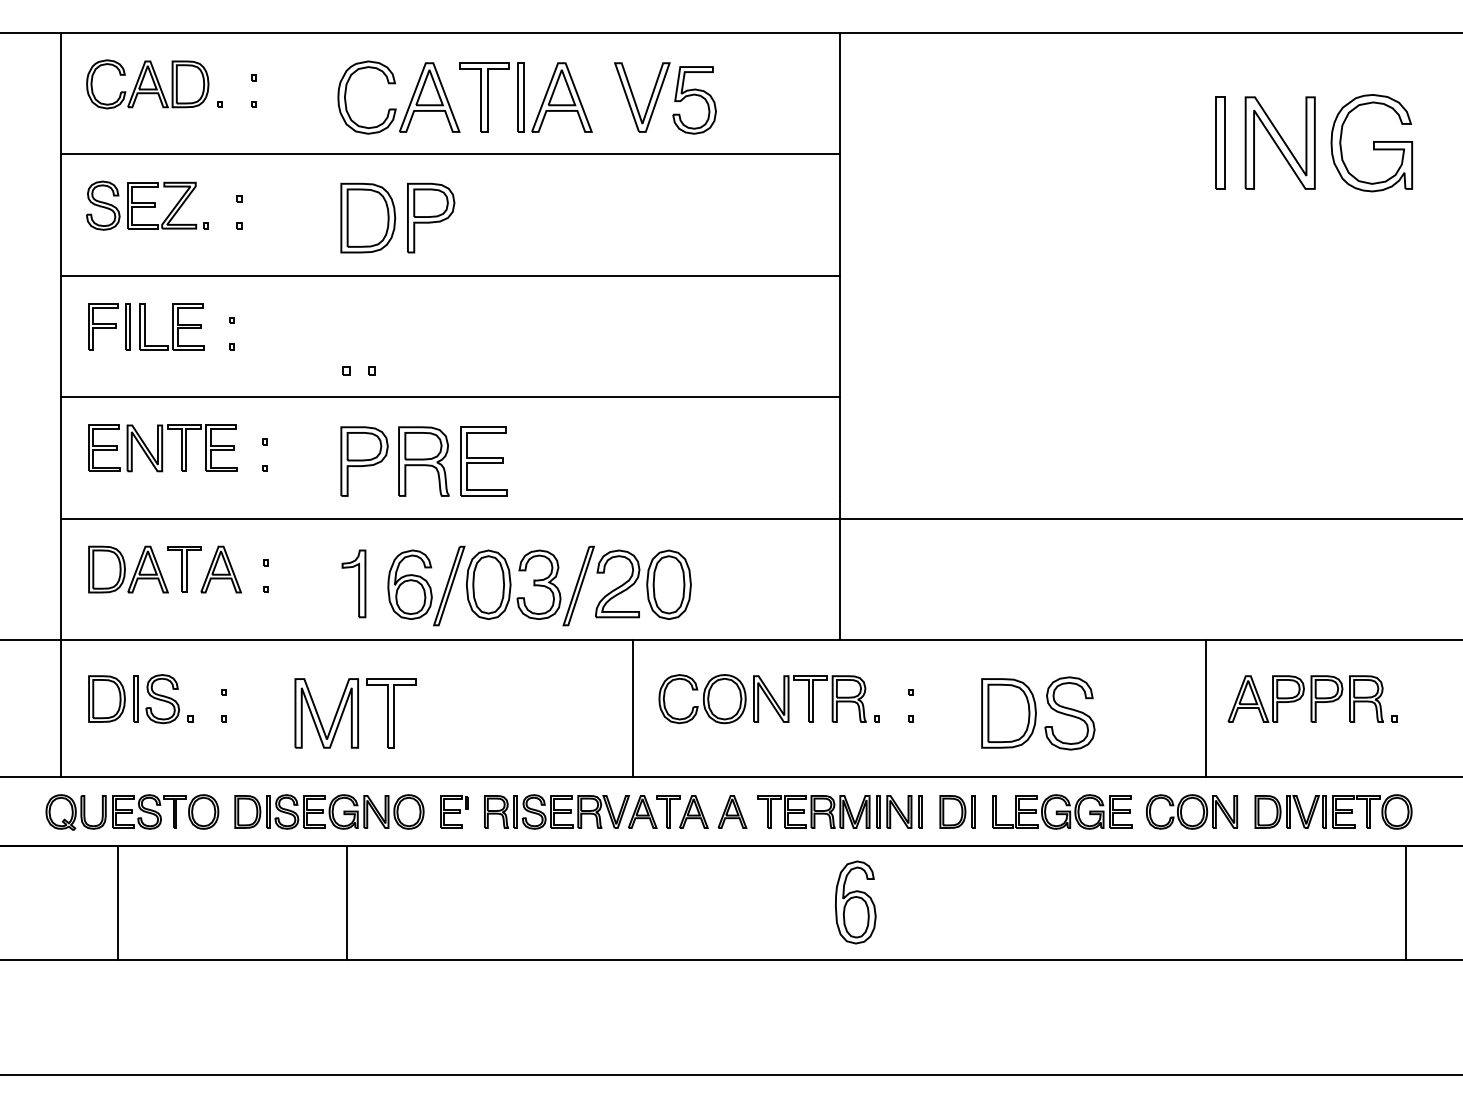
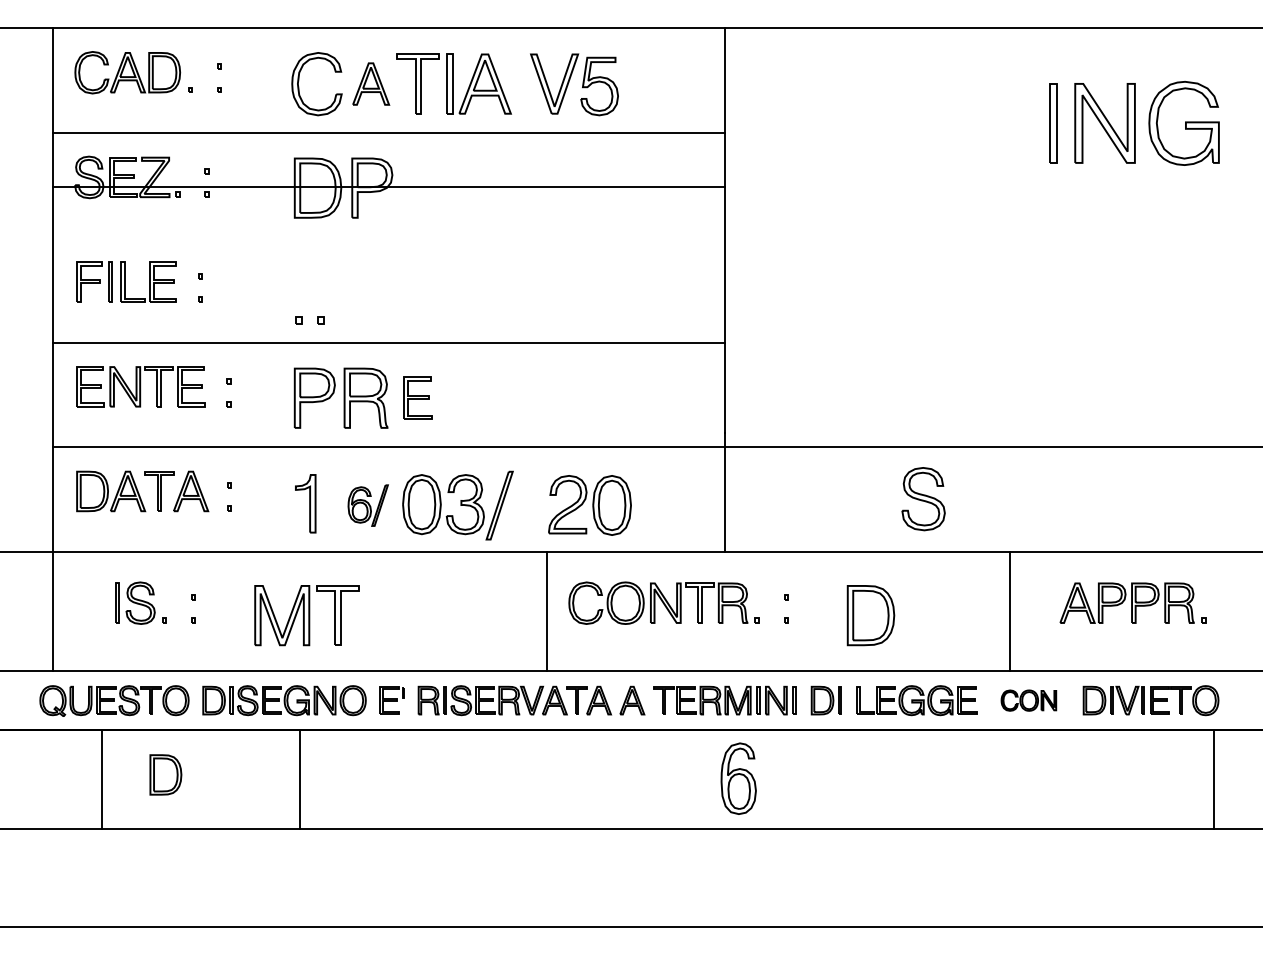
part: (429, 97) -> (370, 84), size x0.7
line: (450, 275) -> (388, 186), moved
part: (483, 461) -> (417, 398), size x0.7
part: (643, 584) -> (590, 505), moved
part: (426, 585) -> (368, 505), size x0.6
part: (106, 698) -> (165, 774), moved
line: (1205, 708) -> (1009, 611), moved
part: (1069, 713) -> (923, 499), moved
part: (1191, 811) -> (1028, 700), size x0.7

